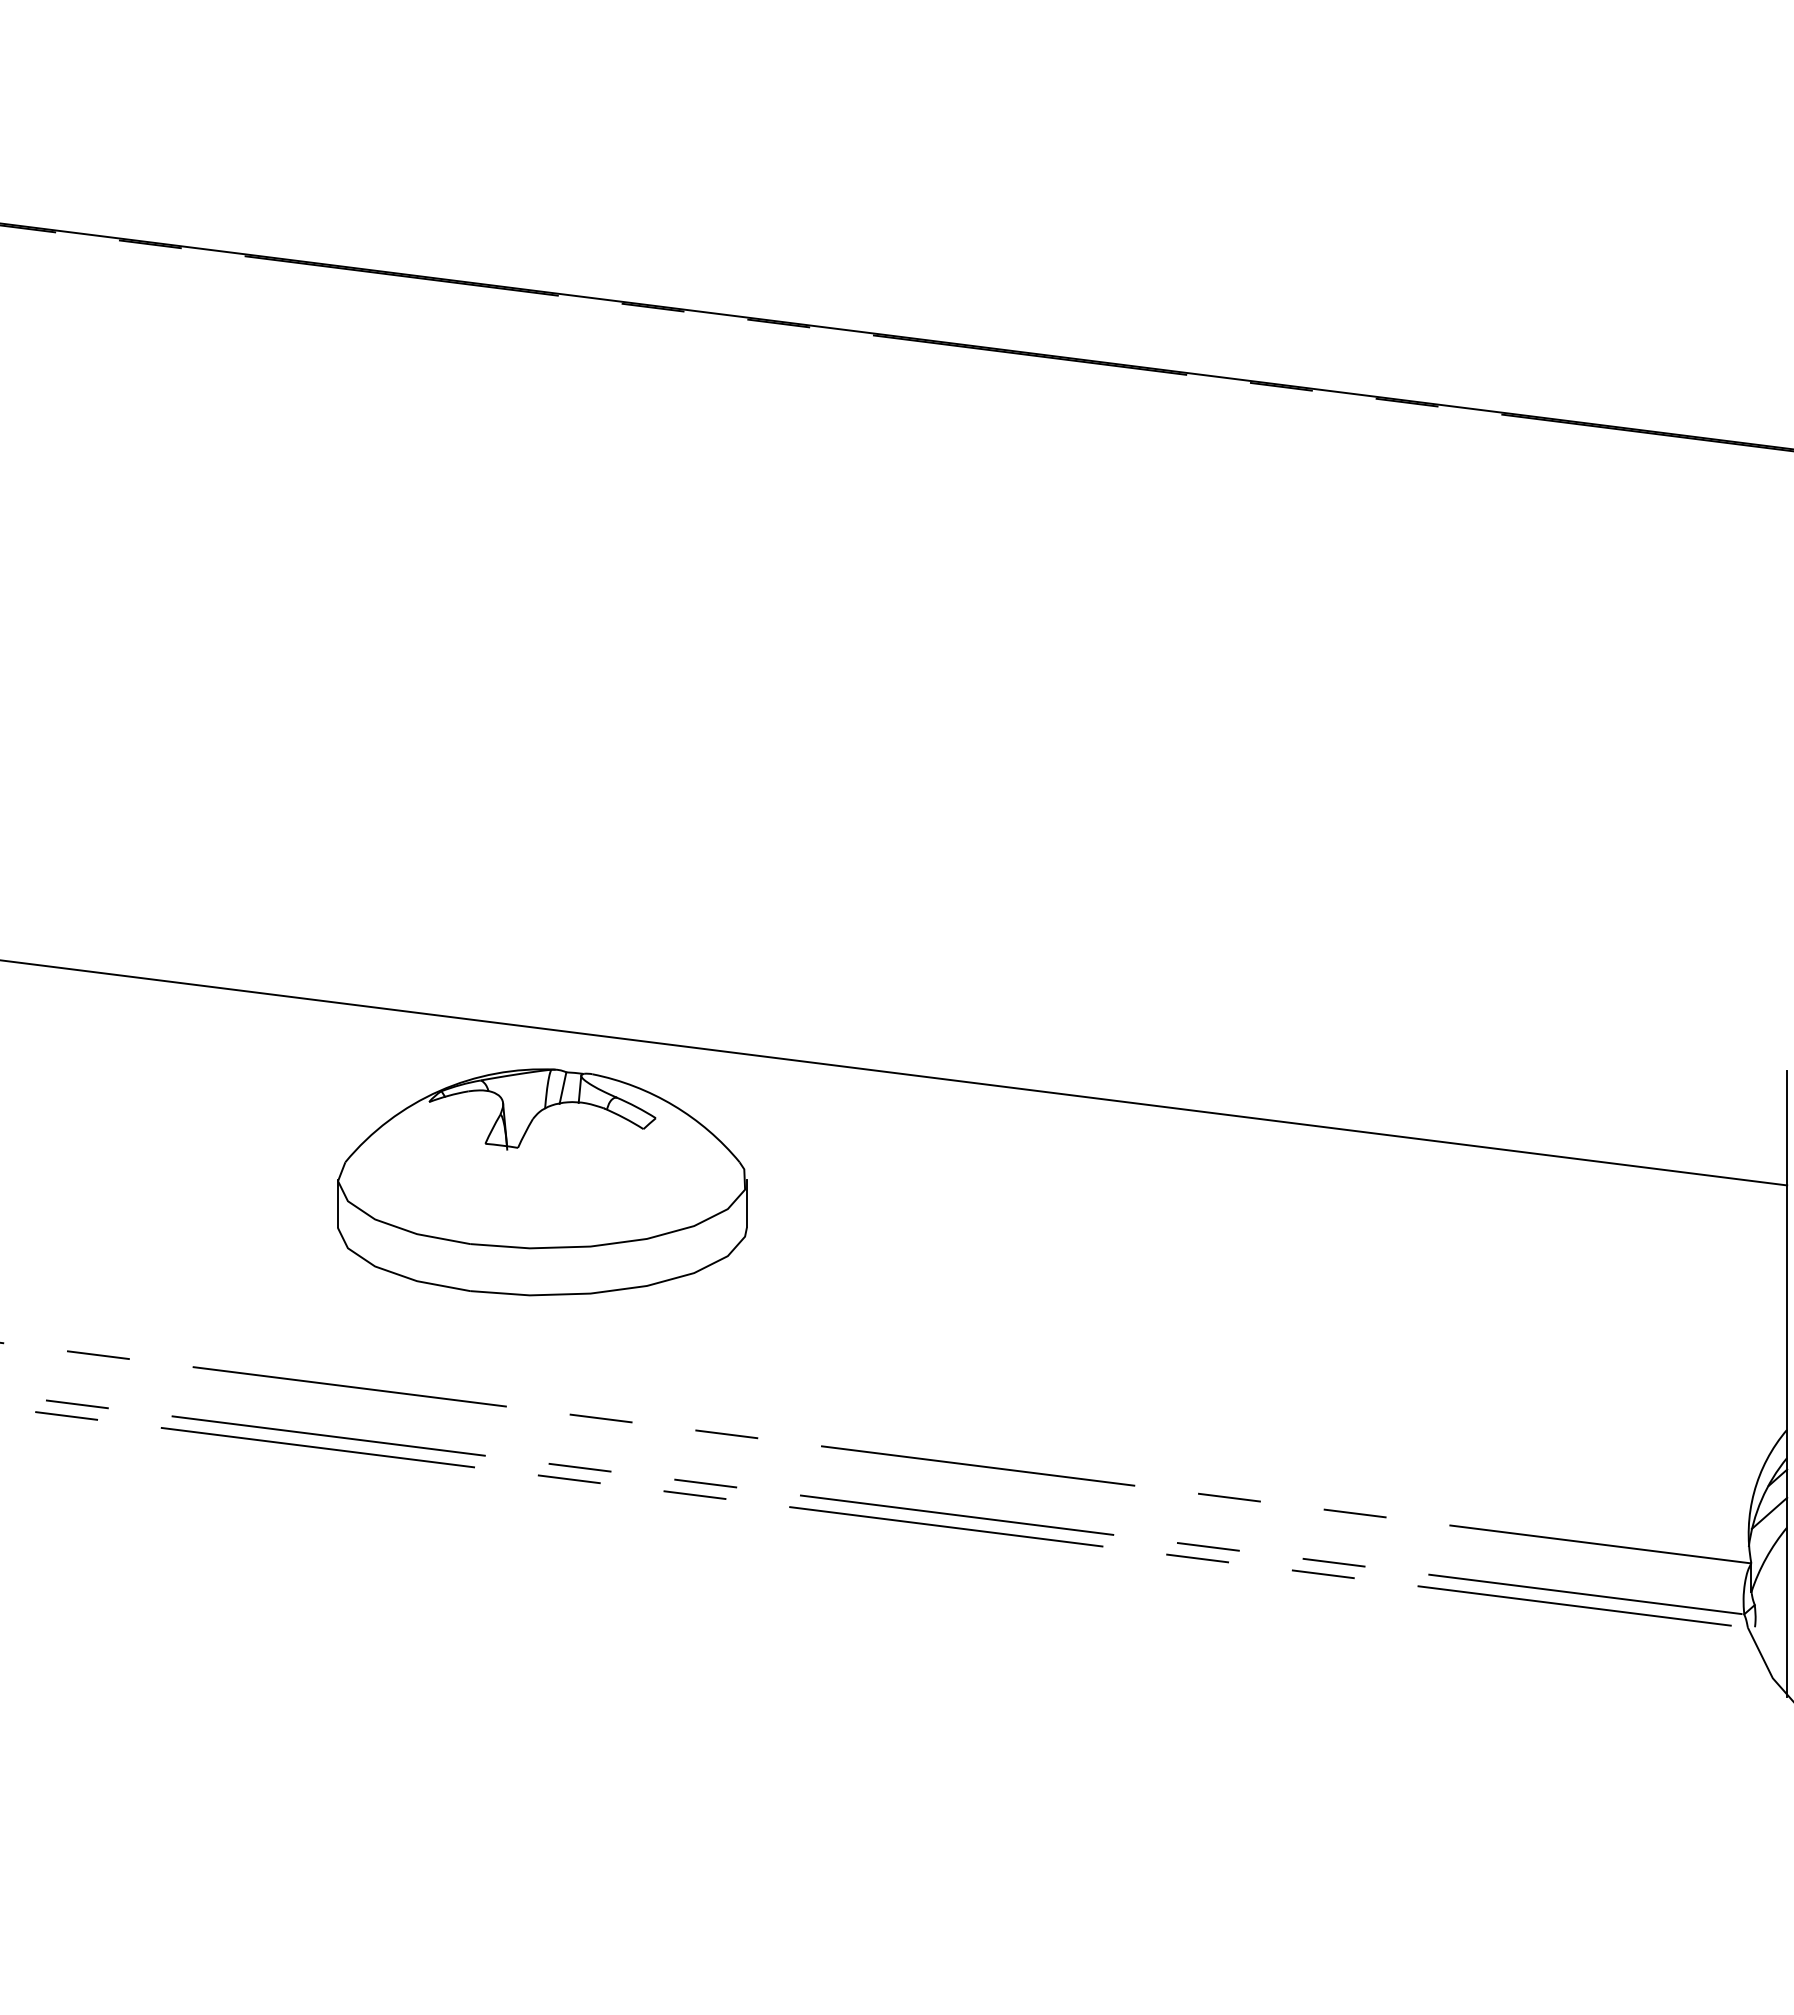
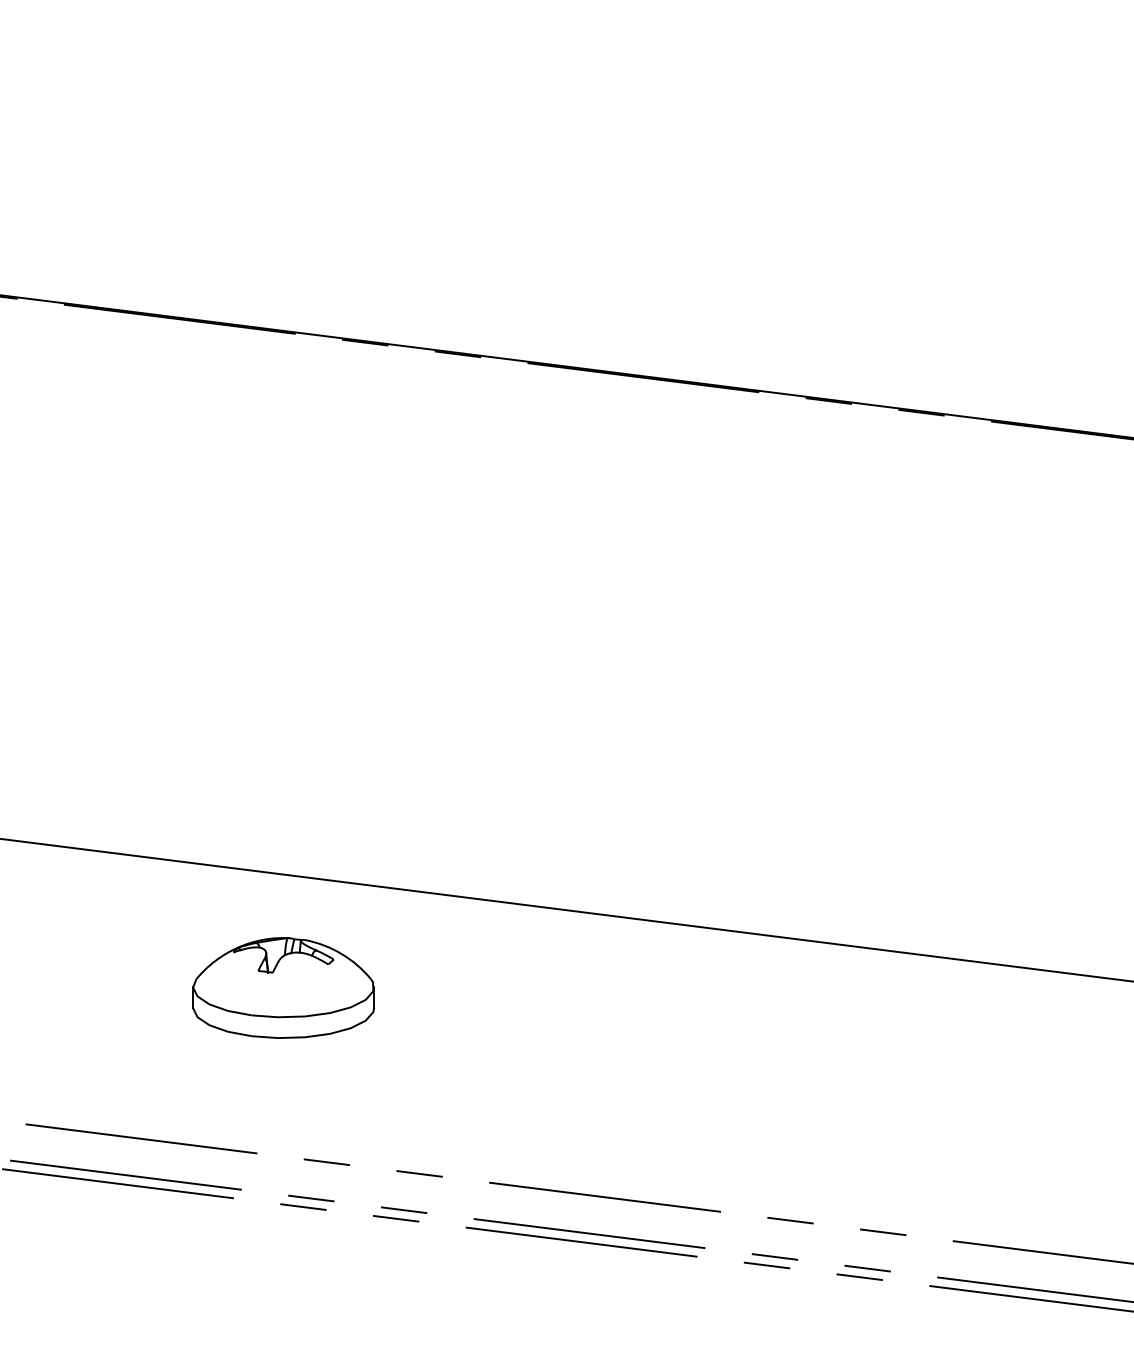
part: (542, 1182) -> (283, 988), size x0.6

